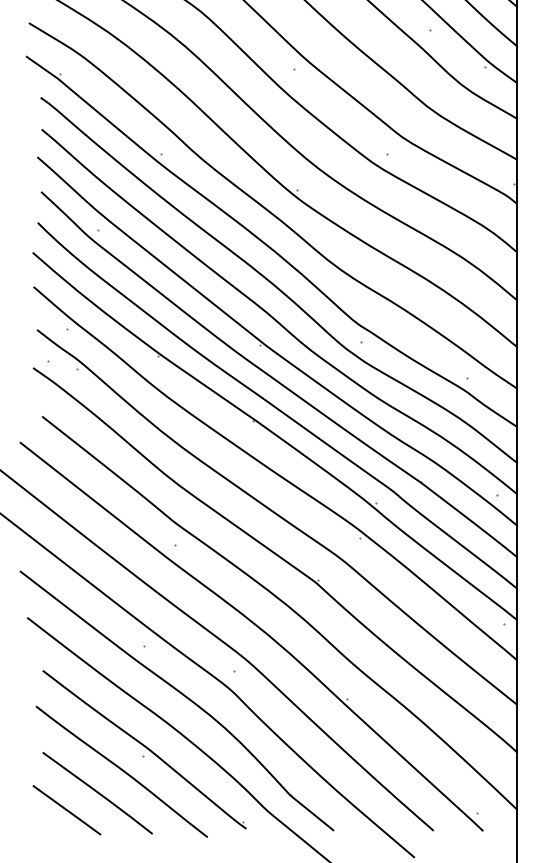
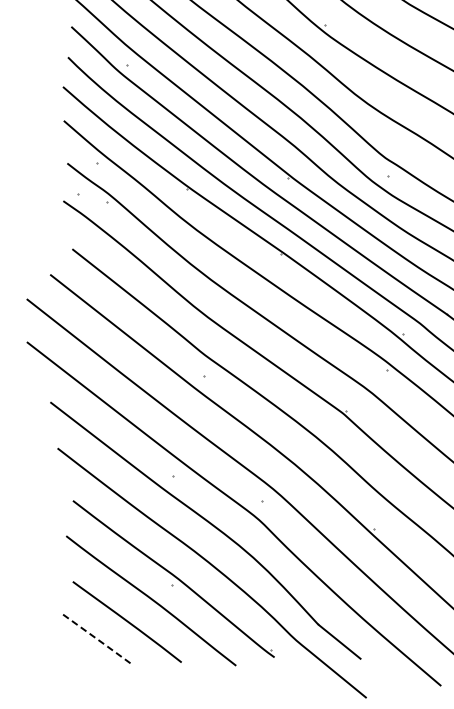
line: (67, 810) -> (97, 639), solid -> dashed

